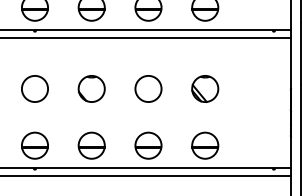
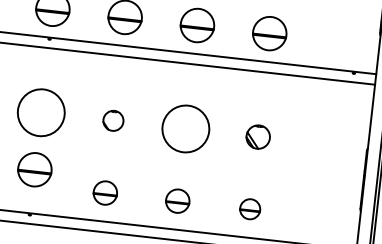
circle: (34, 88) -> (40, 112), size x1.4
circle: (91, 88) -> (113, 120), size x0.6
circle: (148, 88) -> (185, 128), size x1.4
part: (205, 88) -> (258, 136), size x0.7
part: (34, 145) -> (34, 169), moved
part: (91, 145) -> (105, 192), size x0.7
part: (148, 145) -> (177, 200), size x0.7
part: (205, 145) -> (250, 209), size x0.6

